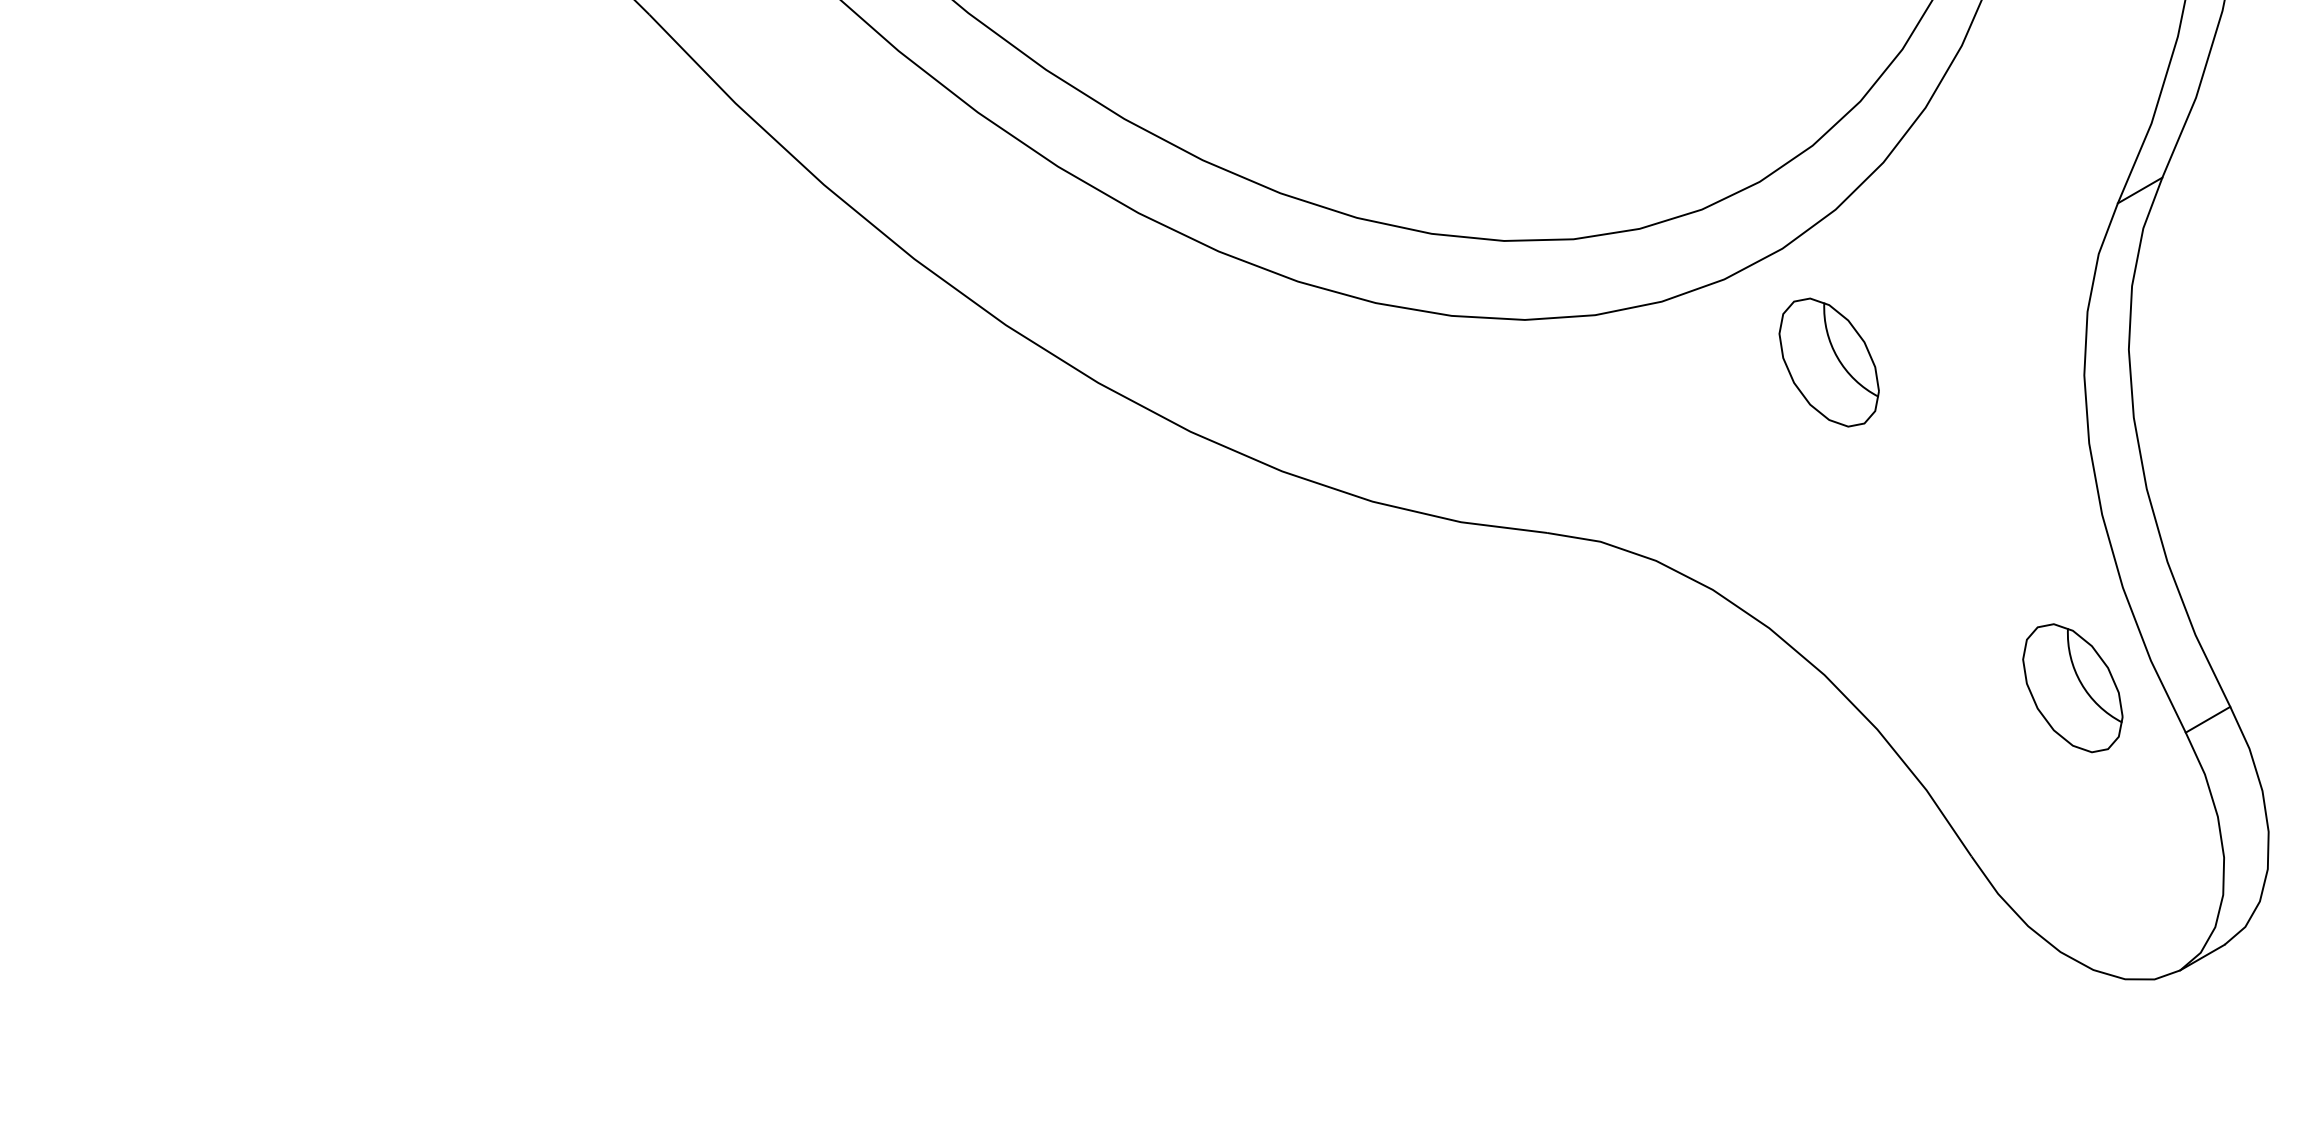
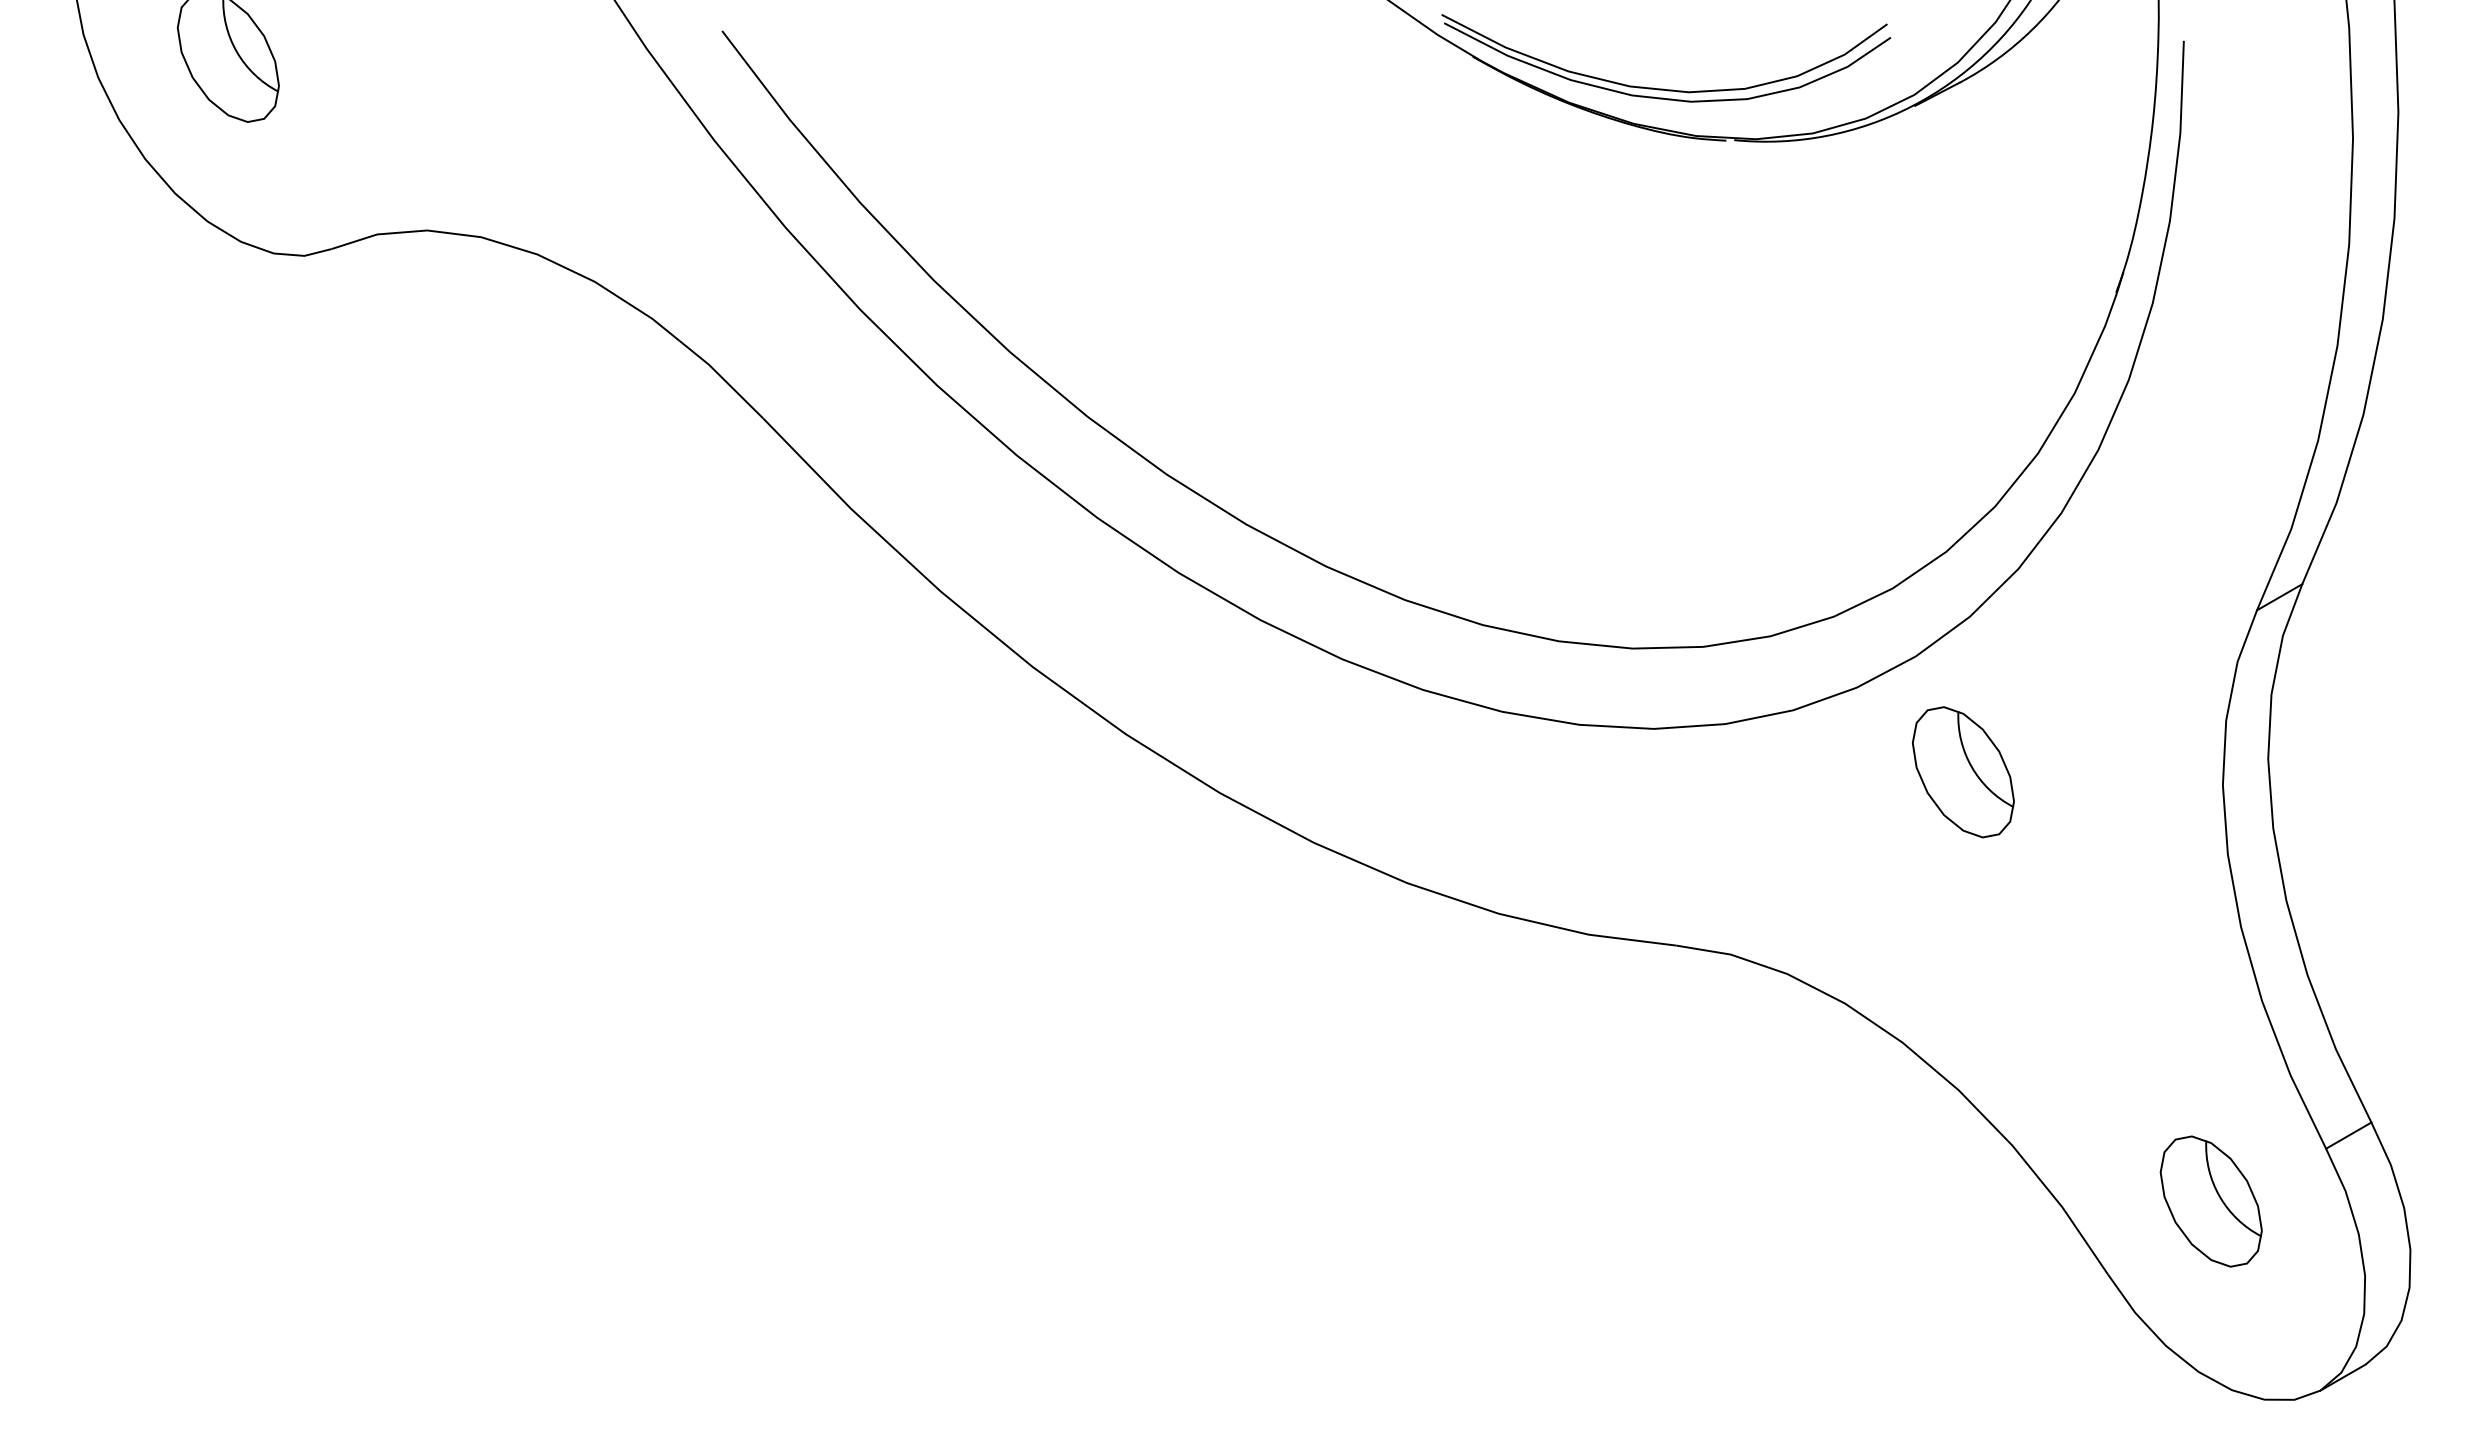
part: (2072, 688) -> (2210, 1201), moved

